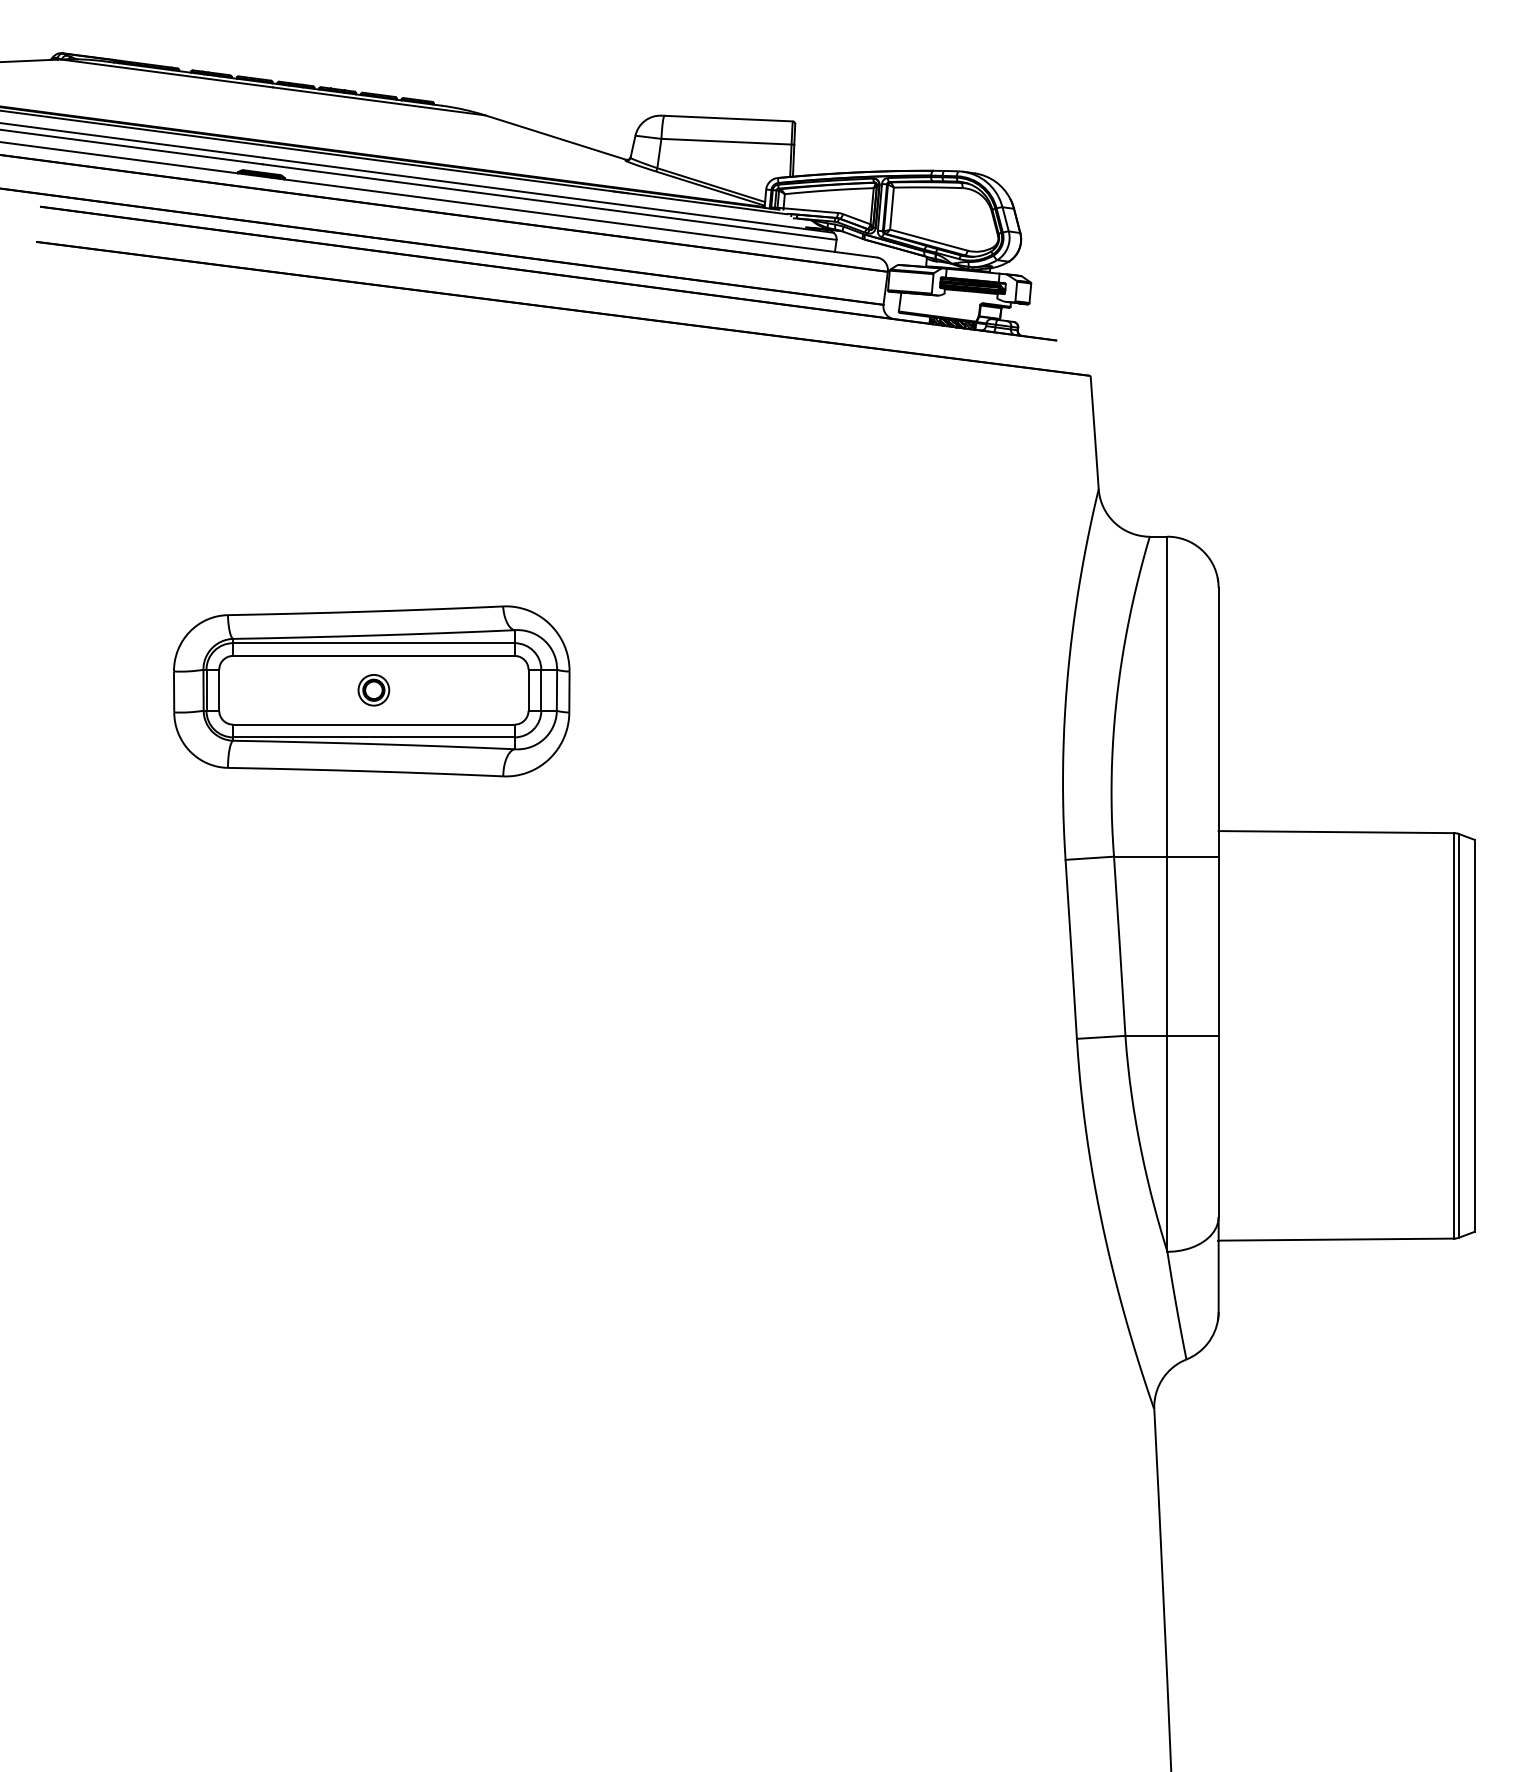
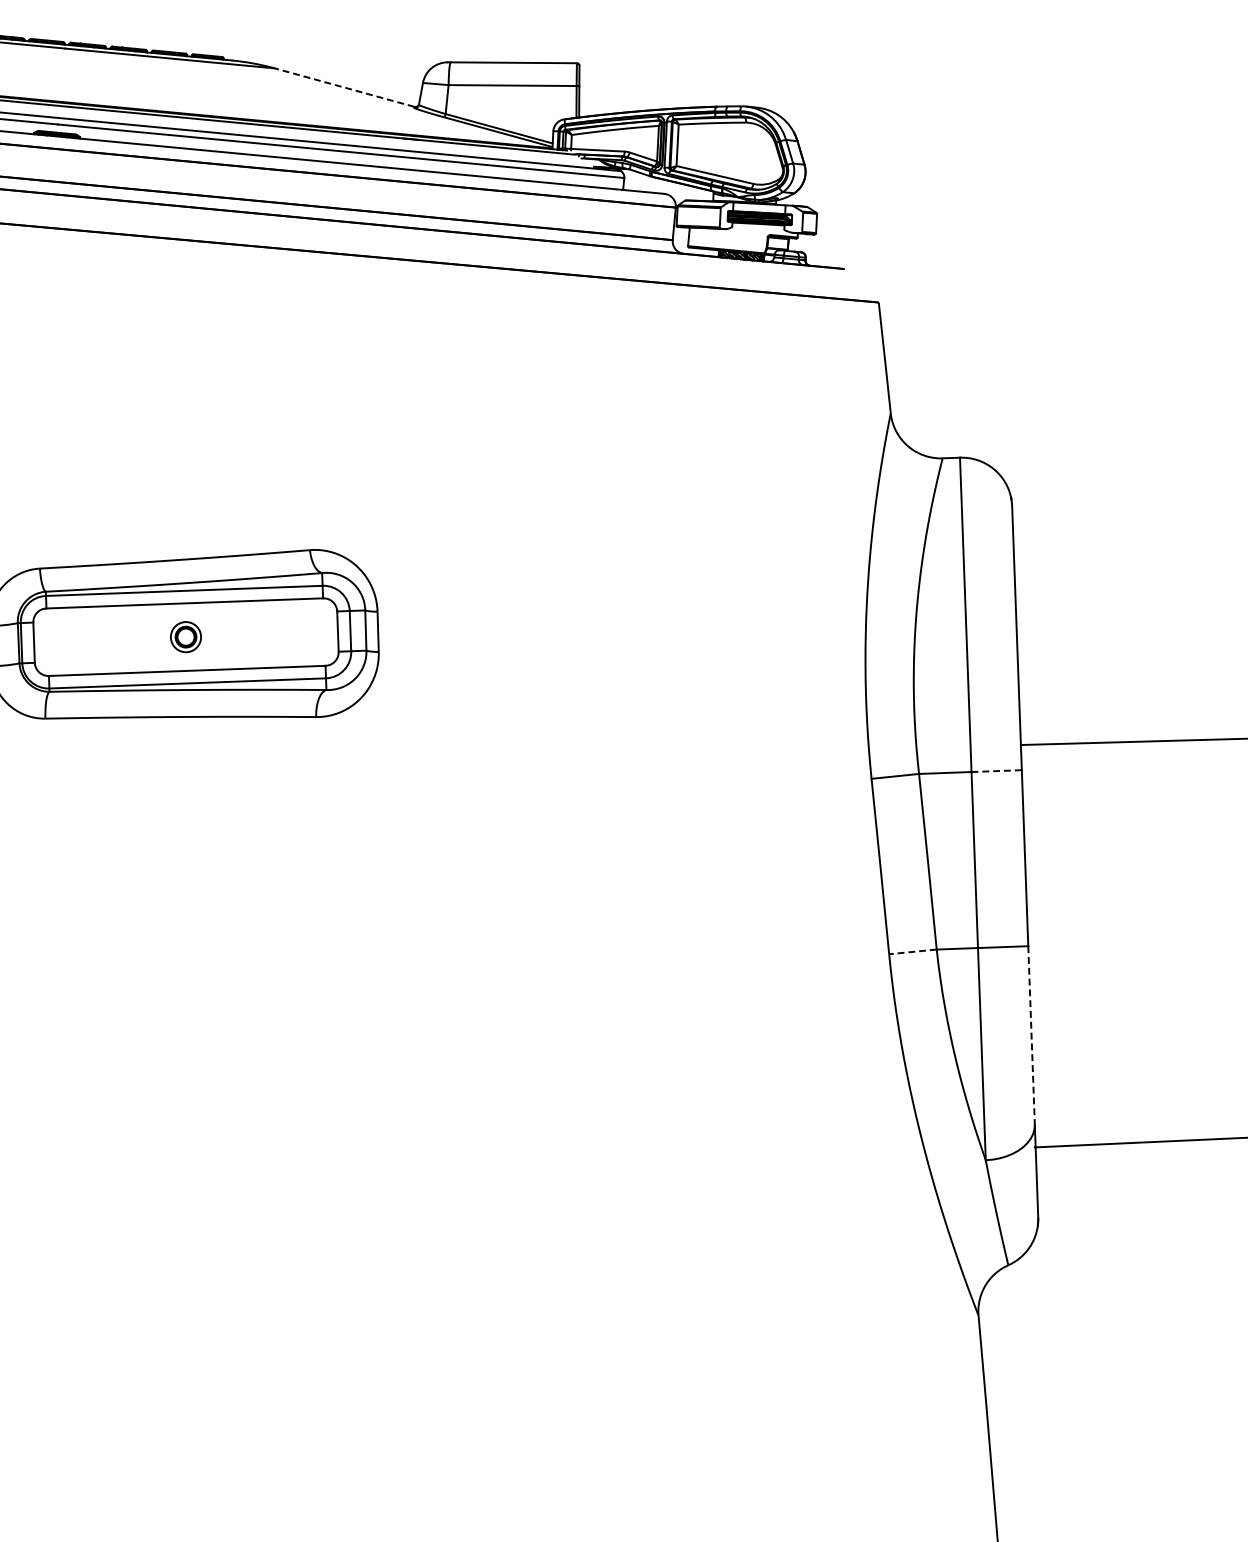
line: (555, 137) -> (344, 87), solid -> dashed
line: (1193, 856) -> (997, 770), solid -> dashed
line: (1100, 1037) -> (912, 952), solid -> dashed
line: (1218, 1126) -> (1031, 1035), solid -> dashed

